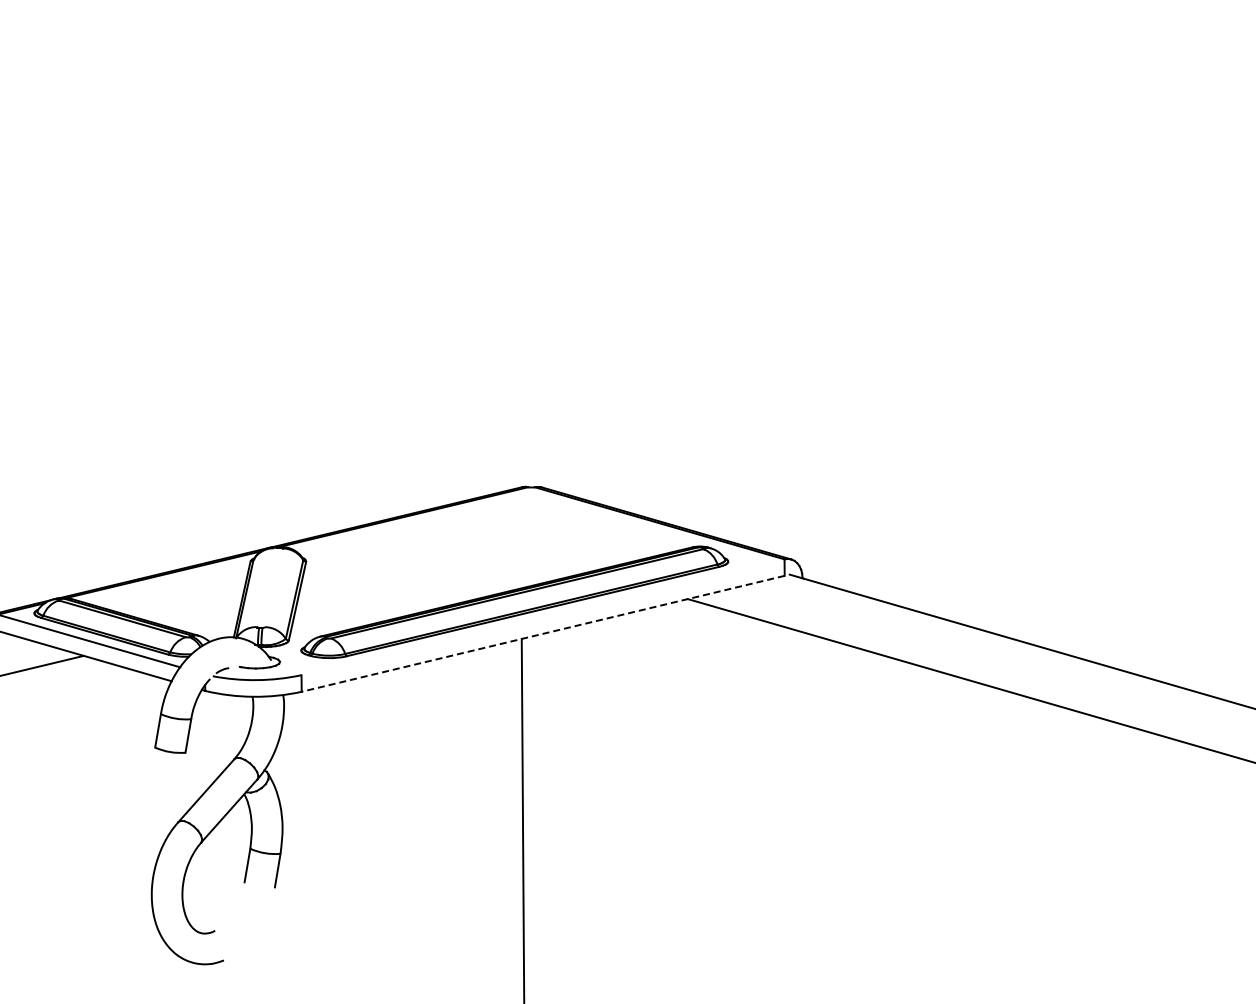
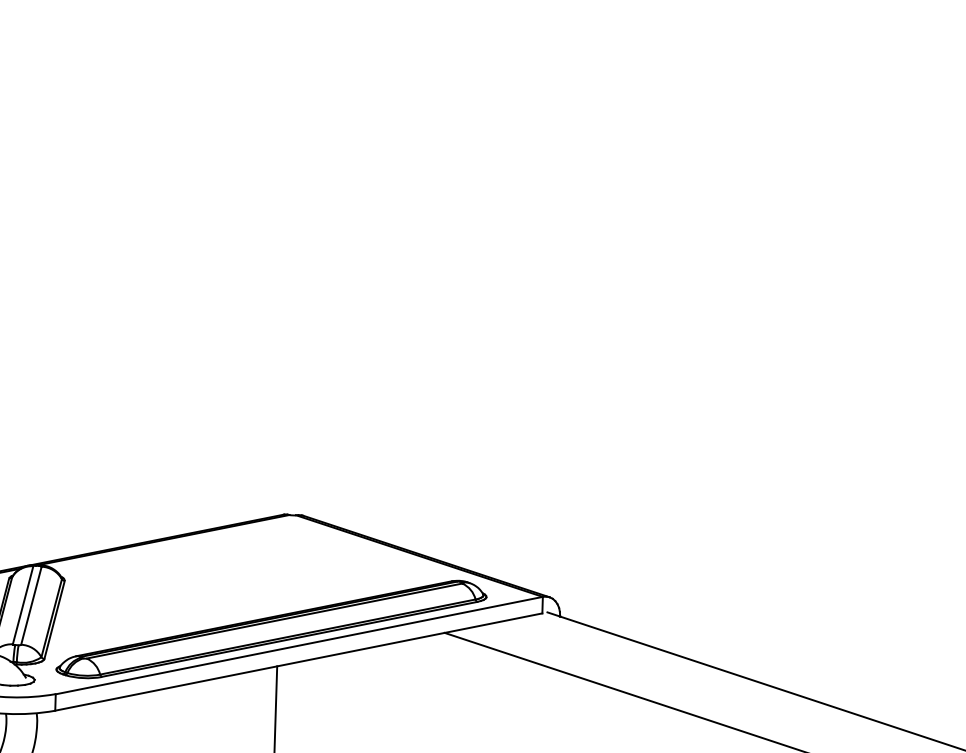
line: (265, 587) -> (23, 605), added
line: (273, 587) -> (31, 605), added
line: (542, 617) -> (298, 645), added
line: (542, 633) -> (298, 661), dashed -> solid

